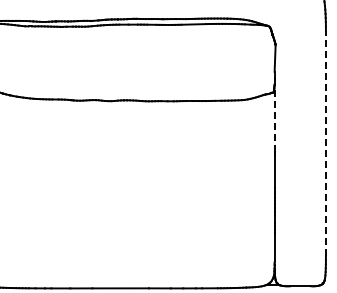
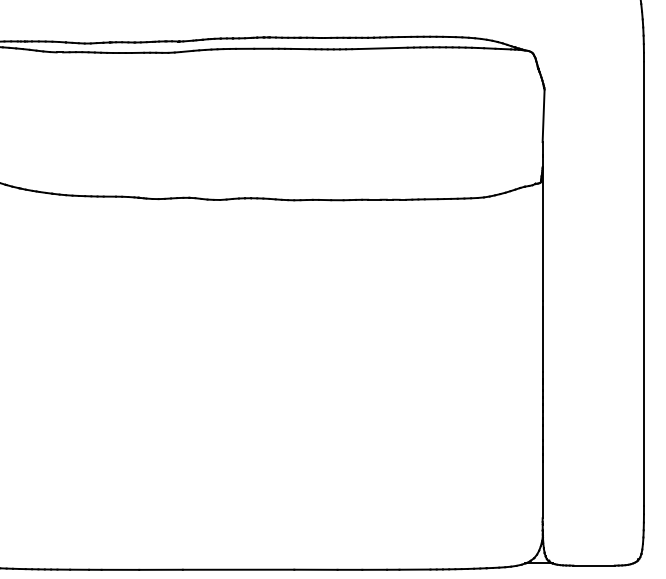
line: (274, 118) -> (542, 234), dashed -> solid
line: (325, 143) -> (643, 283), dashed -> solid

